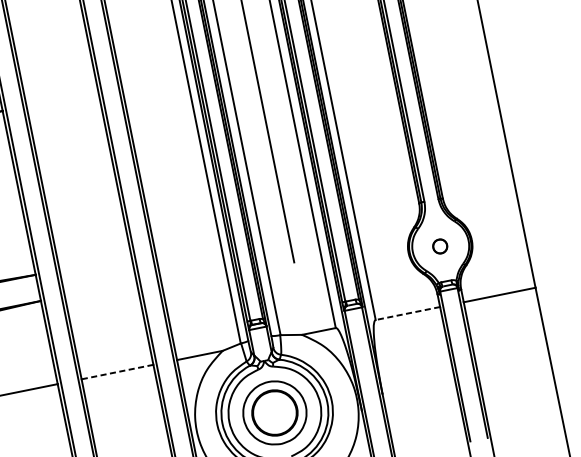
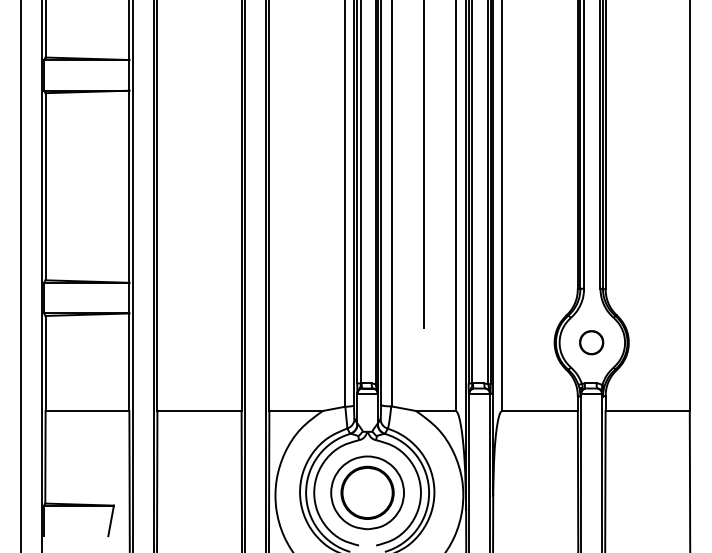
part: (439, 246) -> (591, 342), size x1.43
line: (408, 313) -> (540, 410), dashed -> solid
line: (117, 371) -> (199, 410), dashed -> solid

